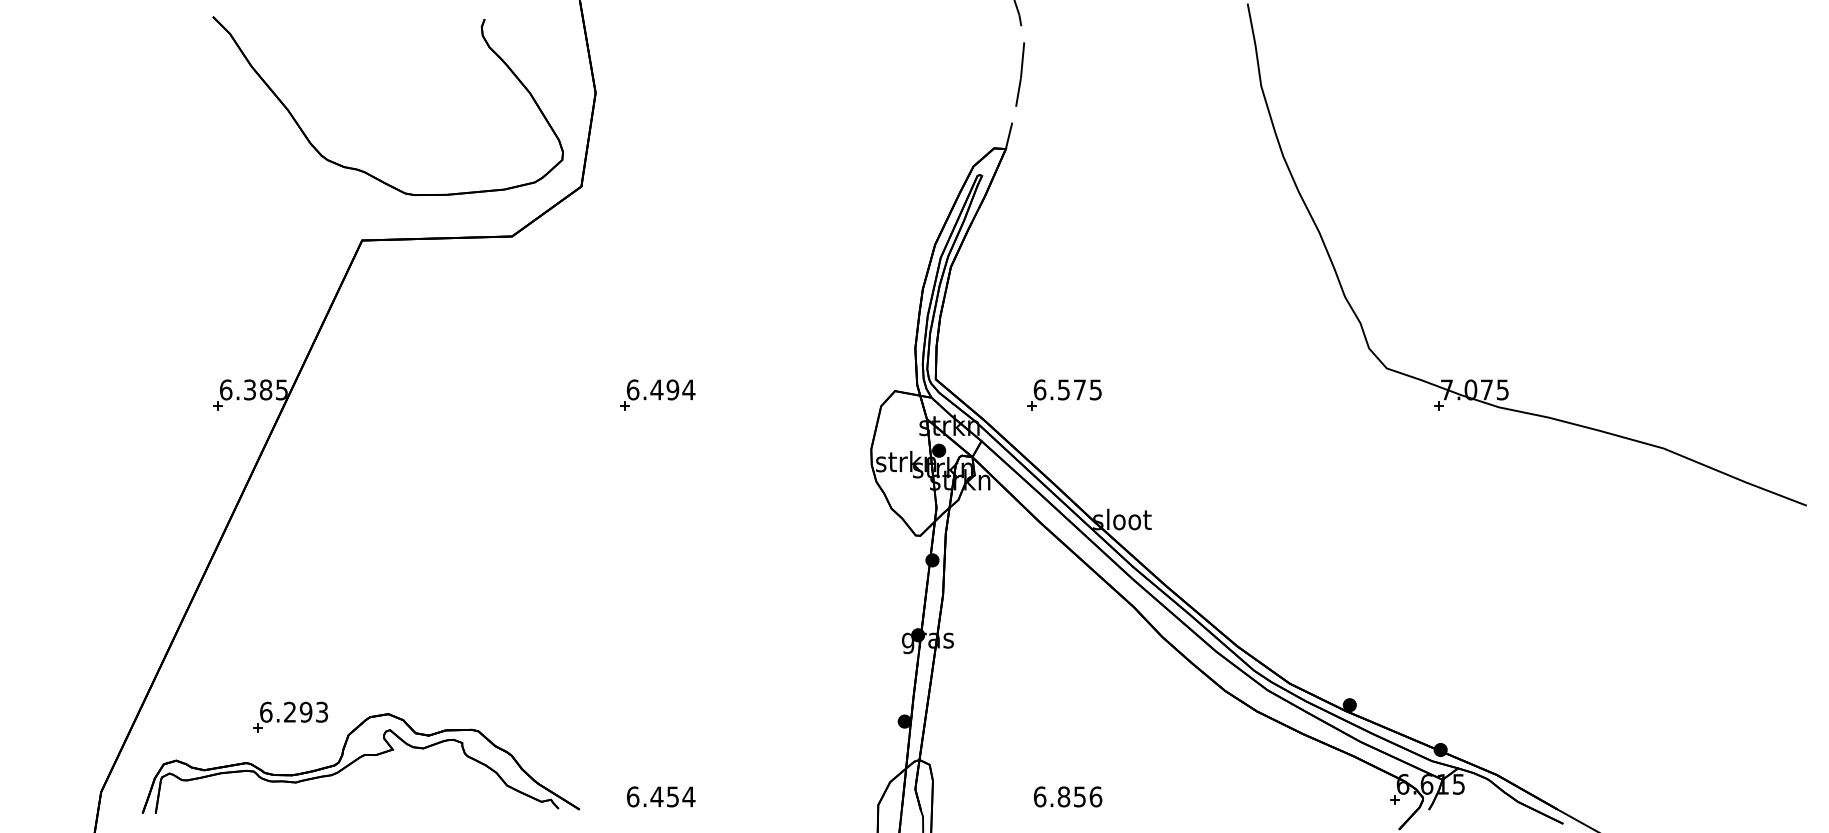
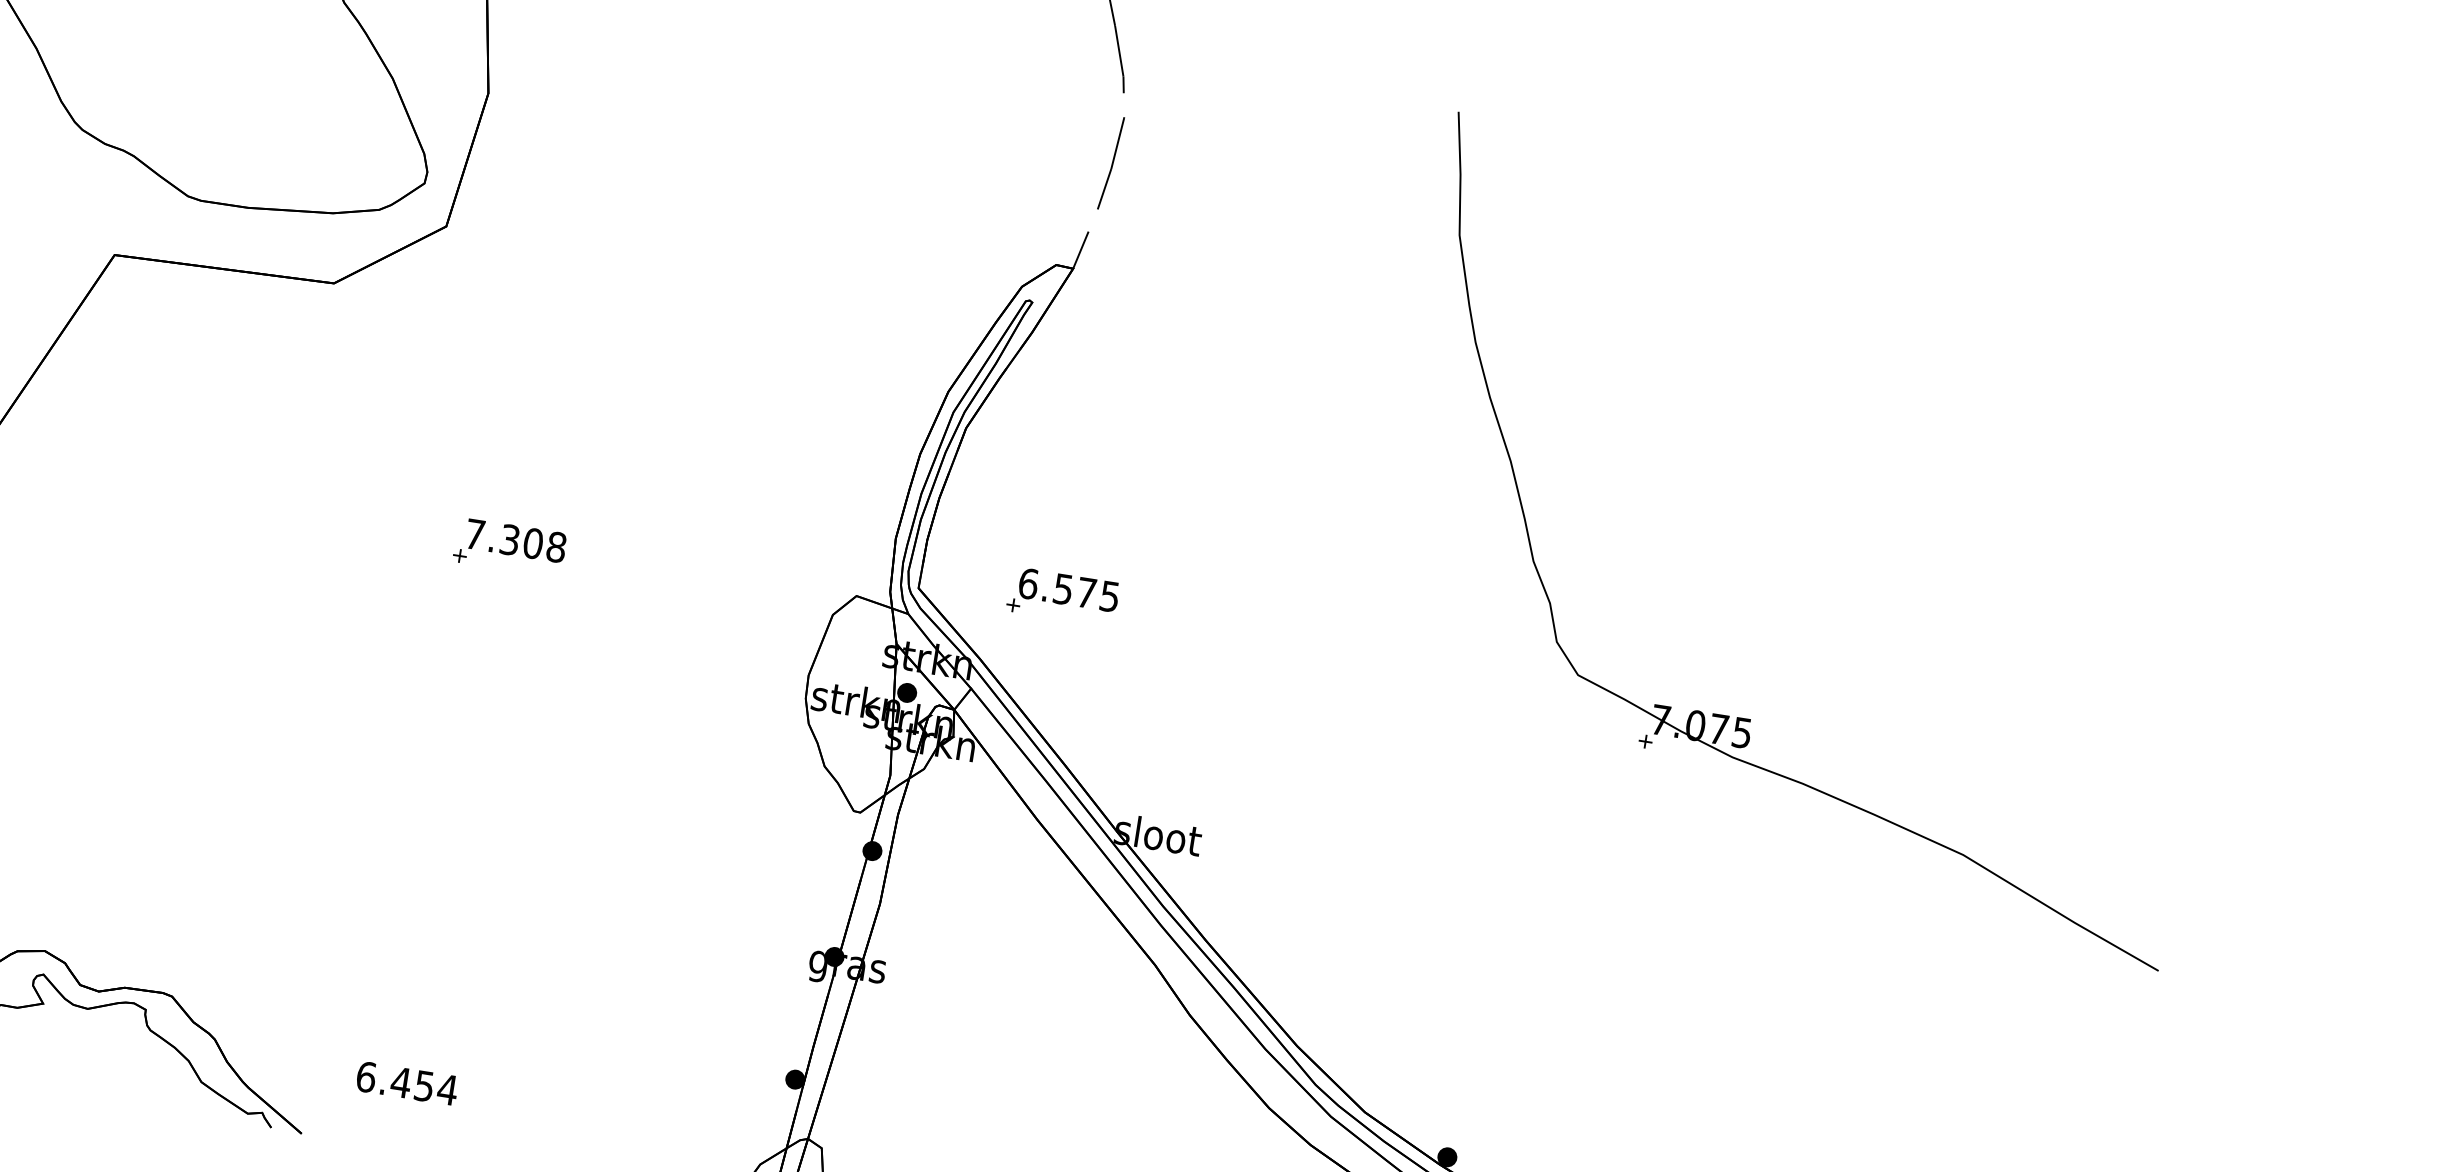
text: (660, 389) -> (515, 540), 6.494 -> 7.308
part: (1064, 394) -> (1063, 596), moved
text: (661, 796) -> (407, 1083), moved

